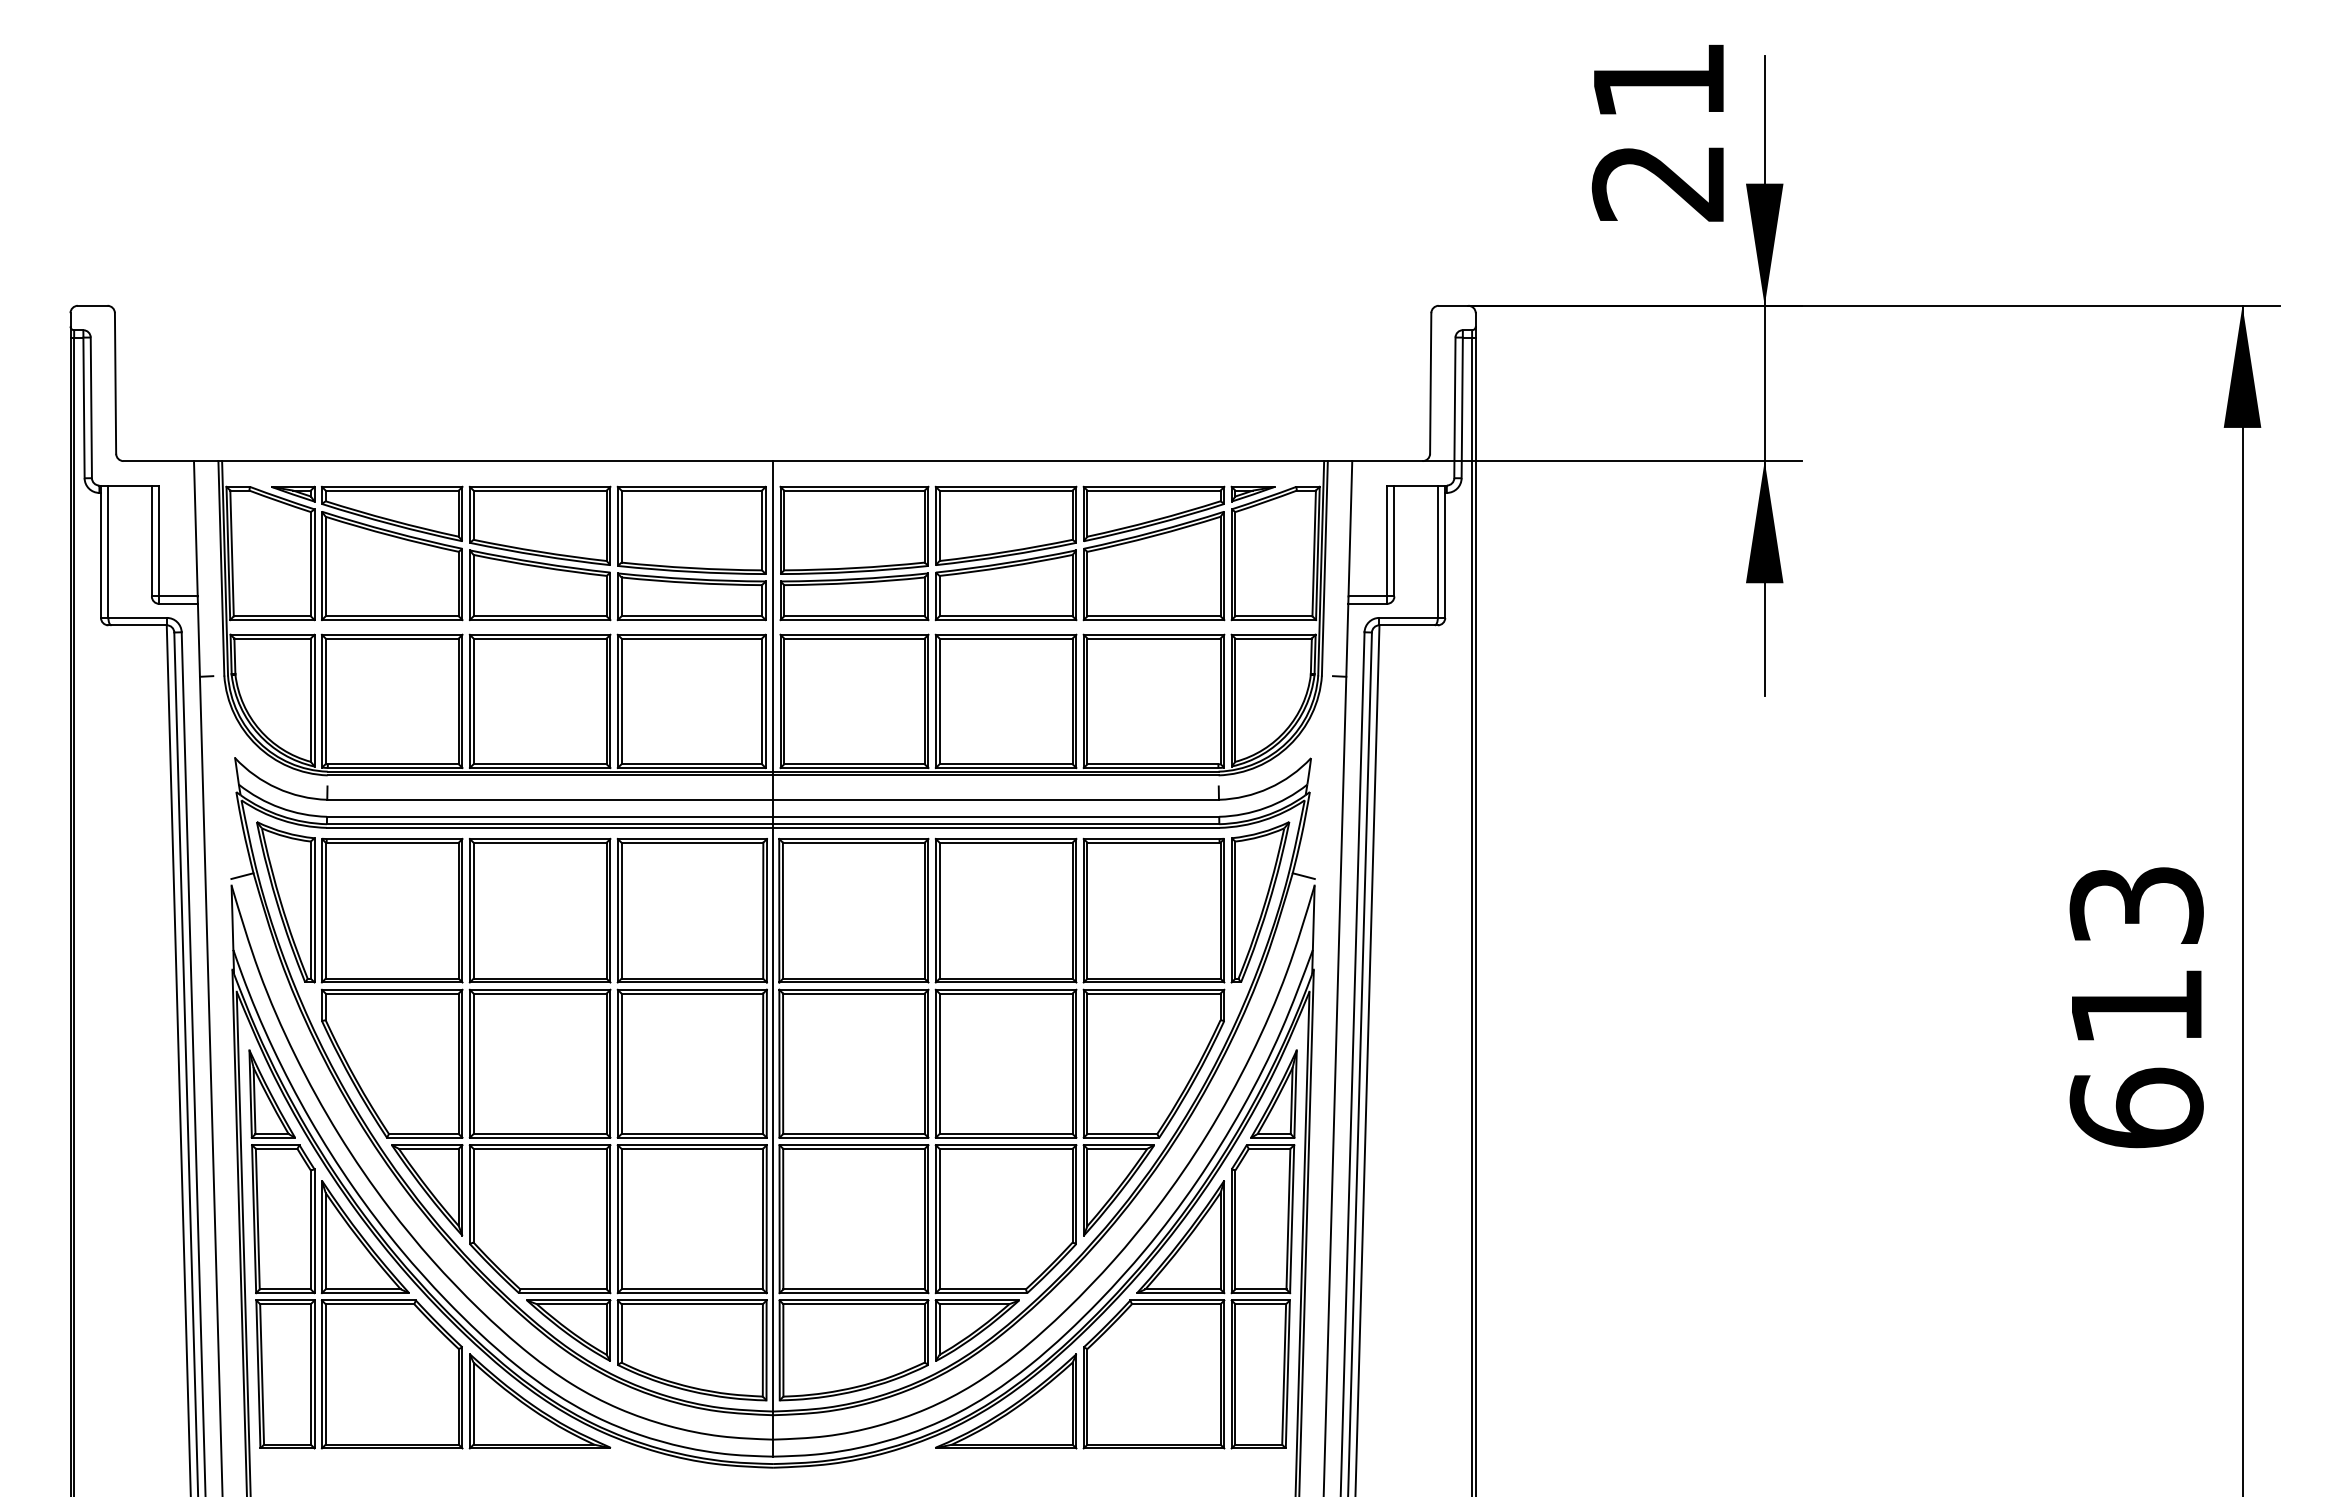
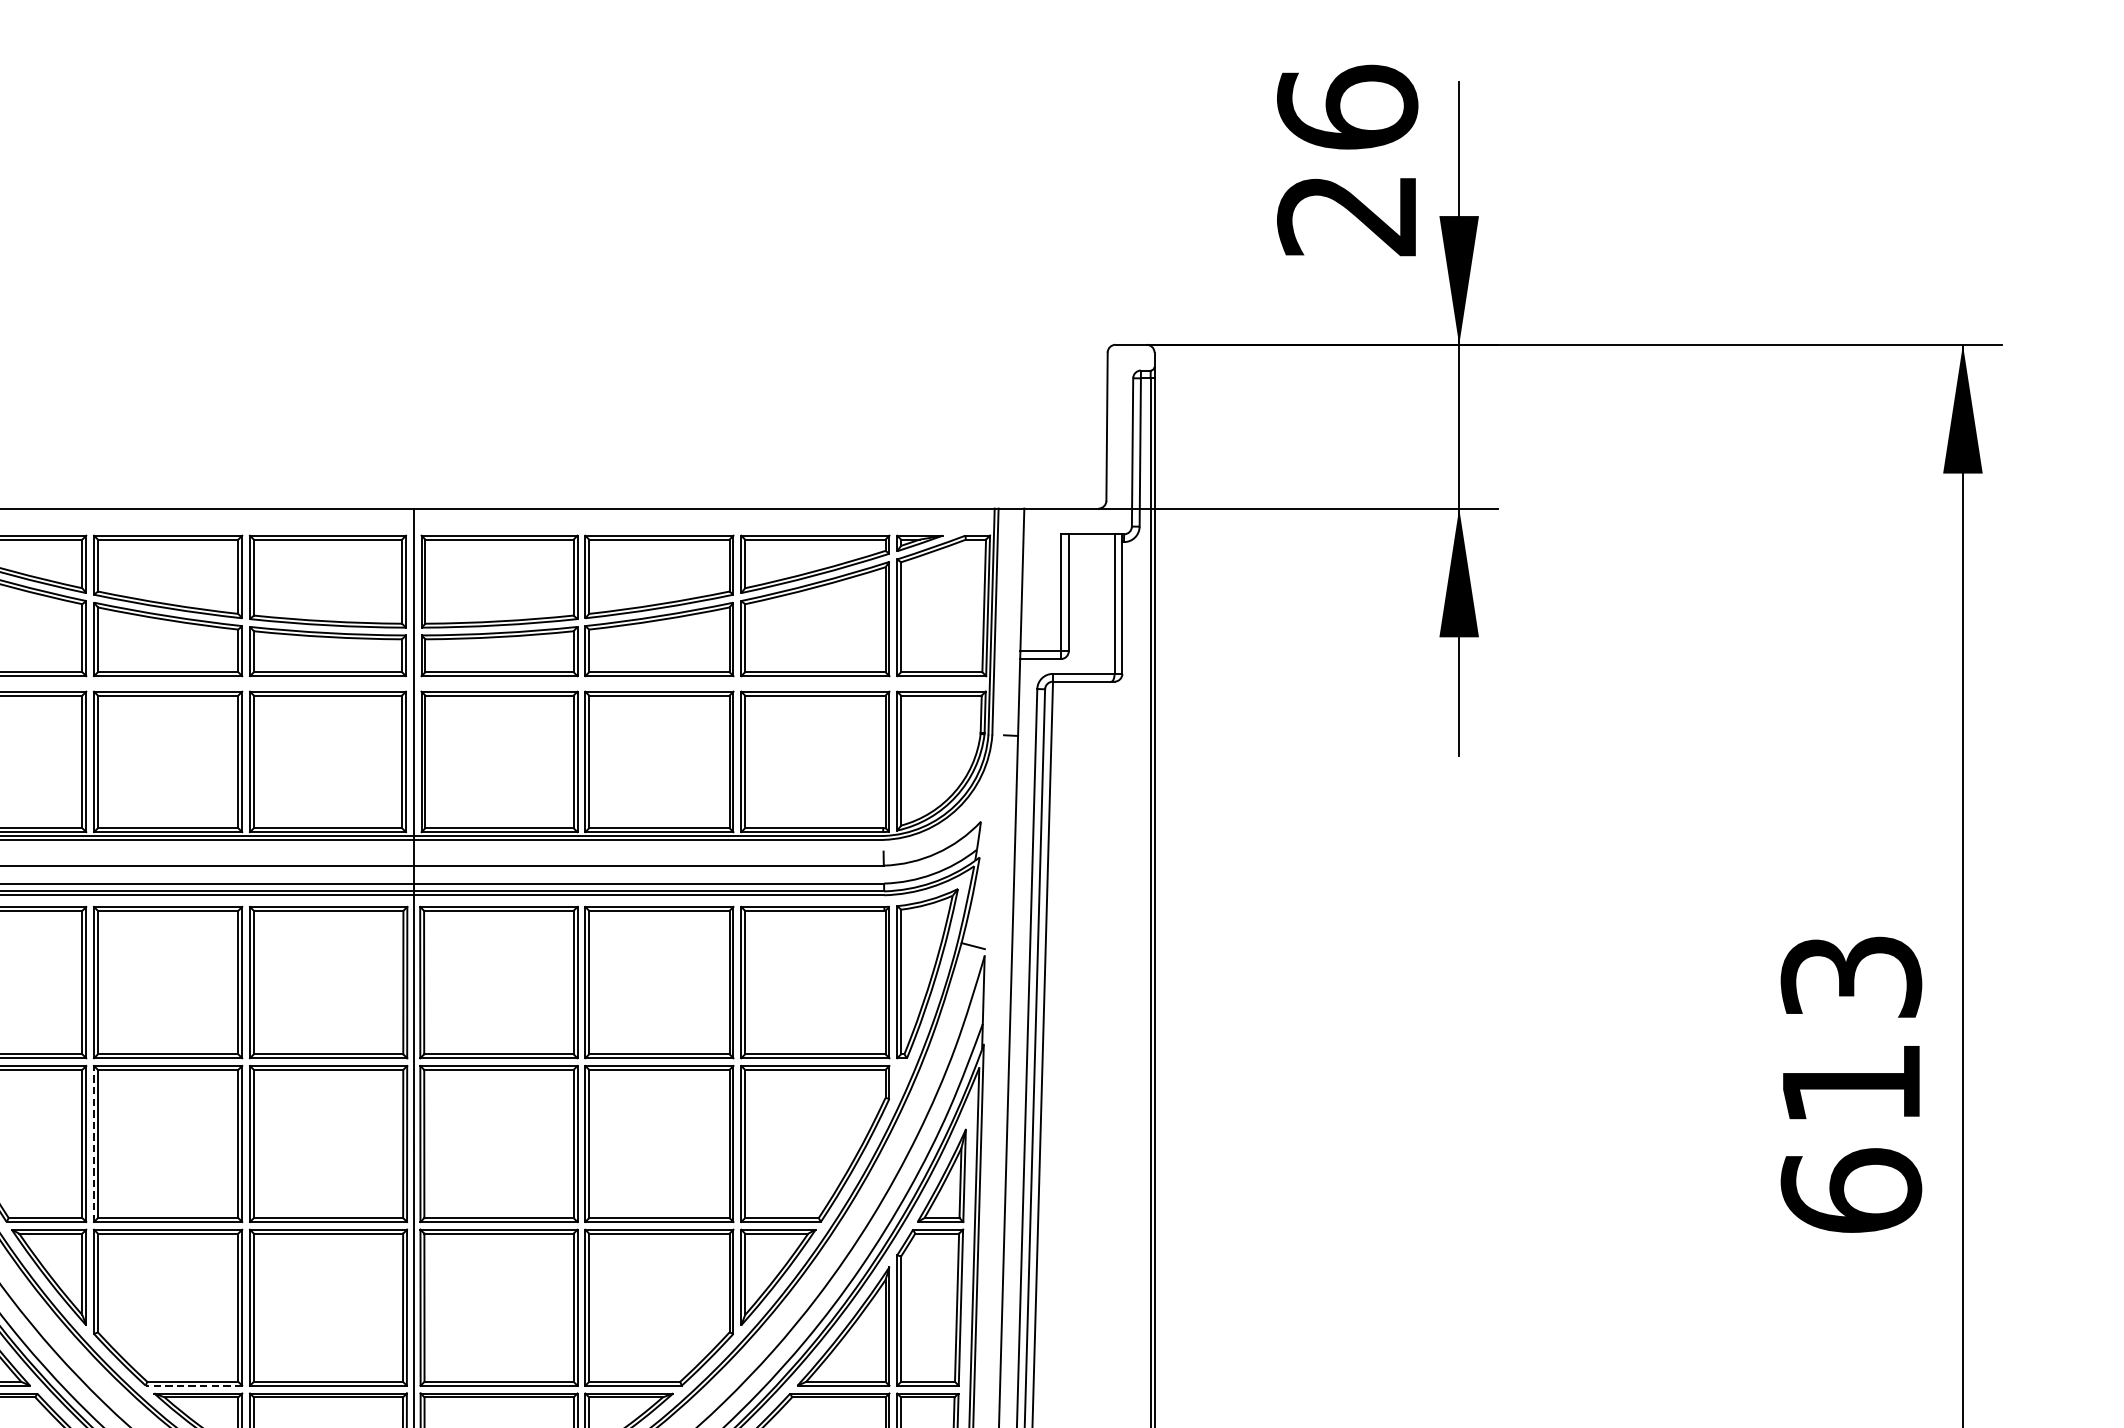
text: (1658, 80) -> (1347, 107), 21 -> 26
line: (469, 1063) -> (93, 1143), solid -> dashed
line: (564, 1293) -> (193, 1386), solid -> dashed

